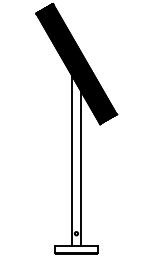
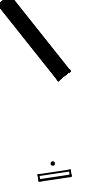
line: (72, 160) -> (41, 109), removed
line: (80, 168) -> (48, 114), removed

